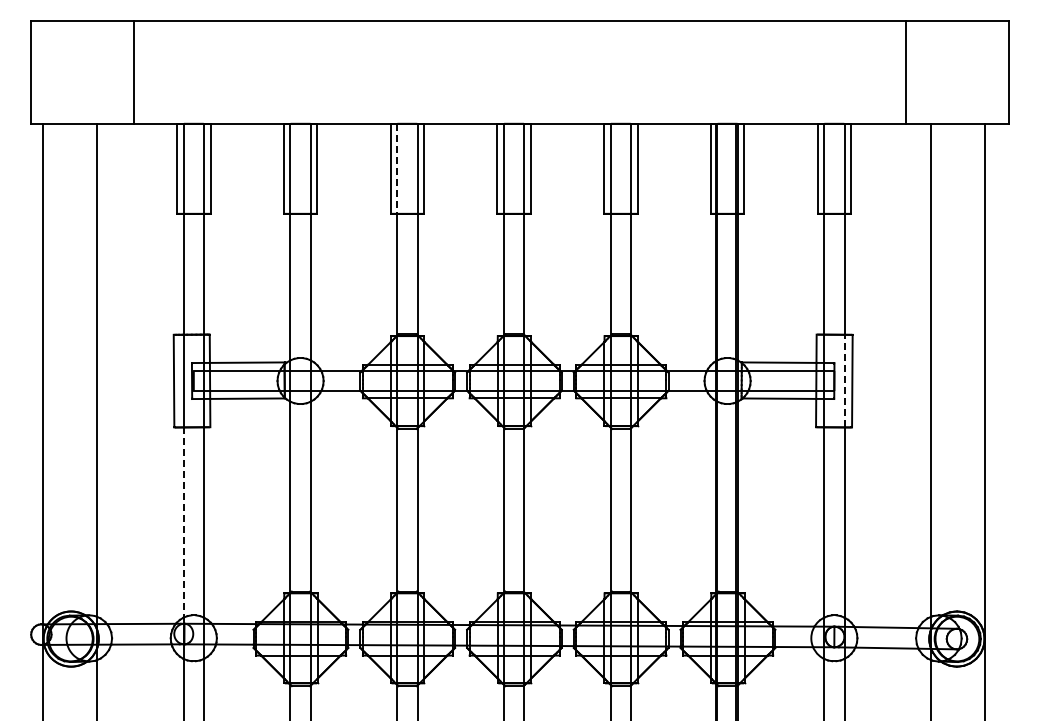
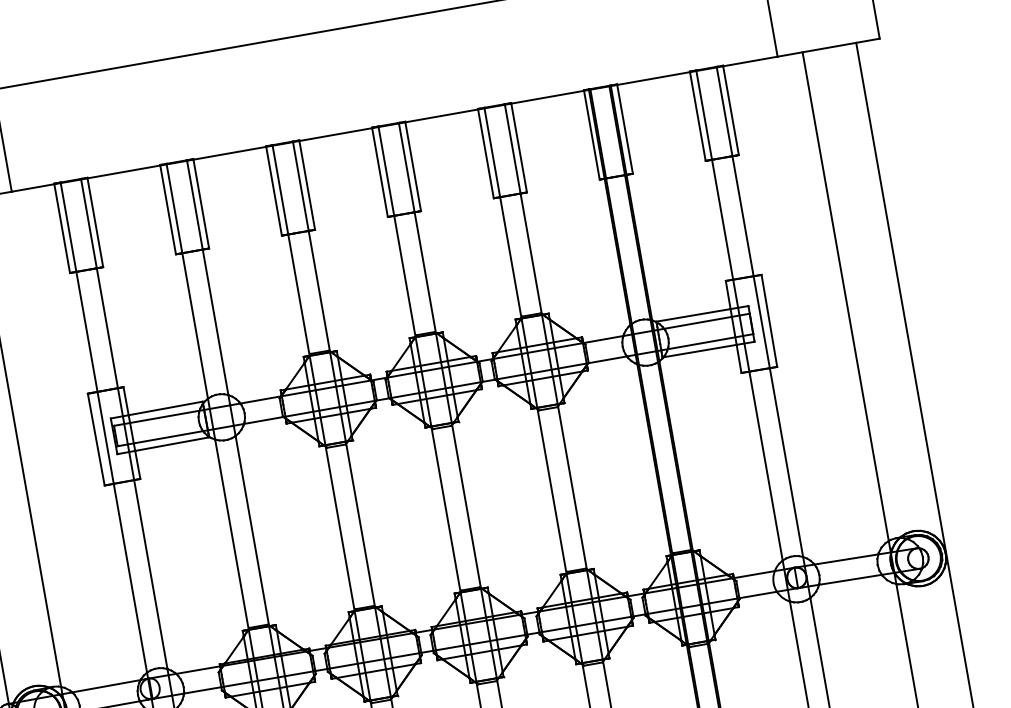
line: (397, 169) -> (280, 190), dashed -> solid
line: (844, 380) -> (761, 321), dashed -> solid
line: (183, 523) -> (130, 579), dashed -> solid

